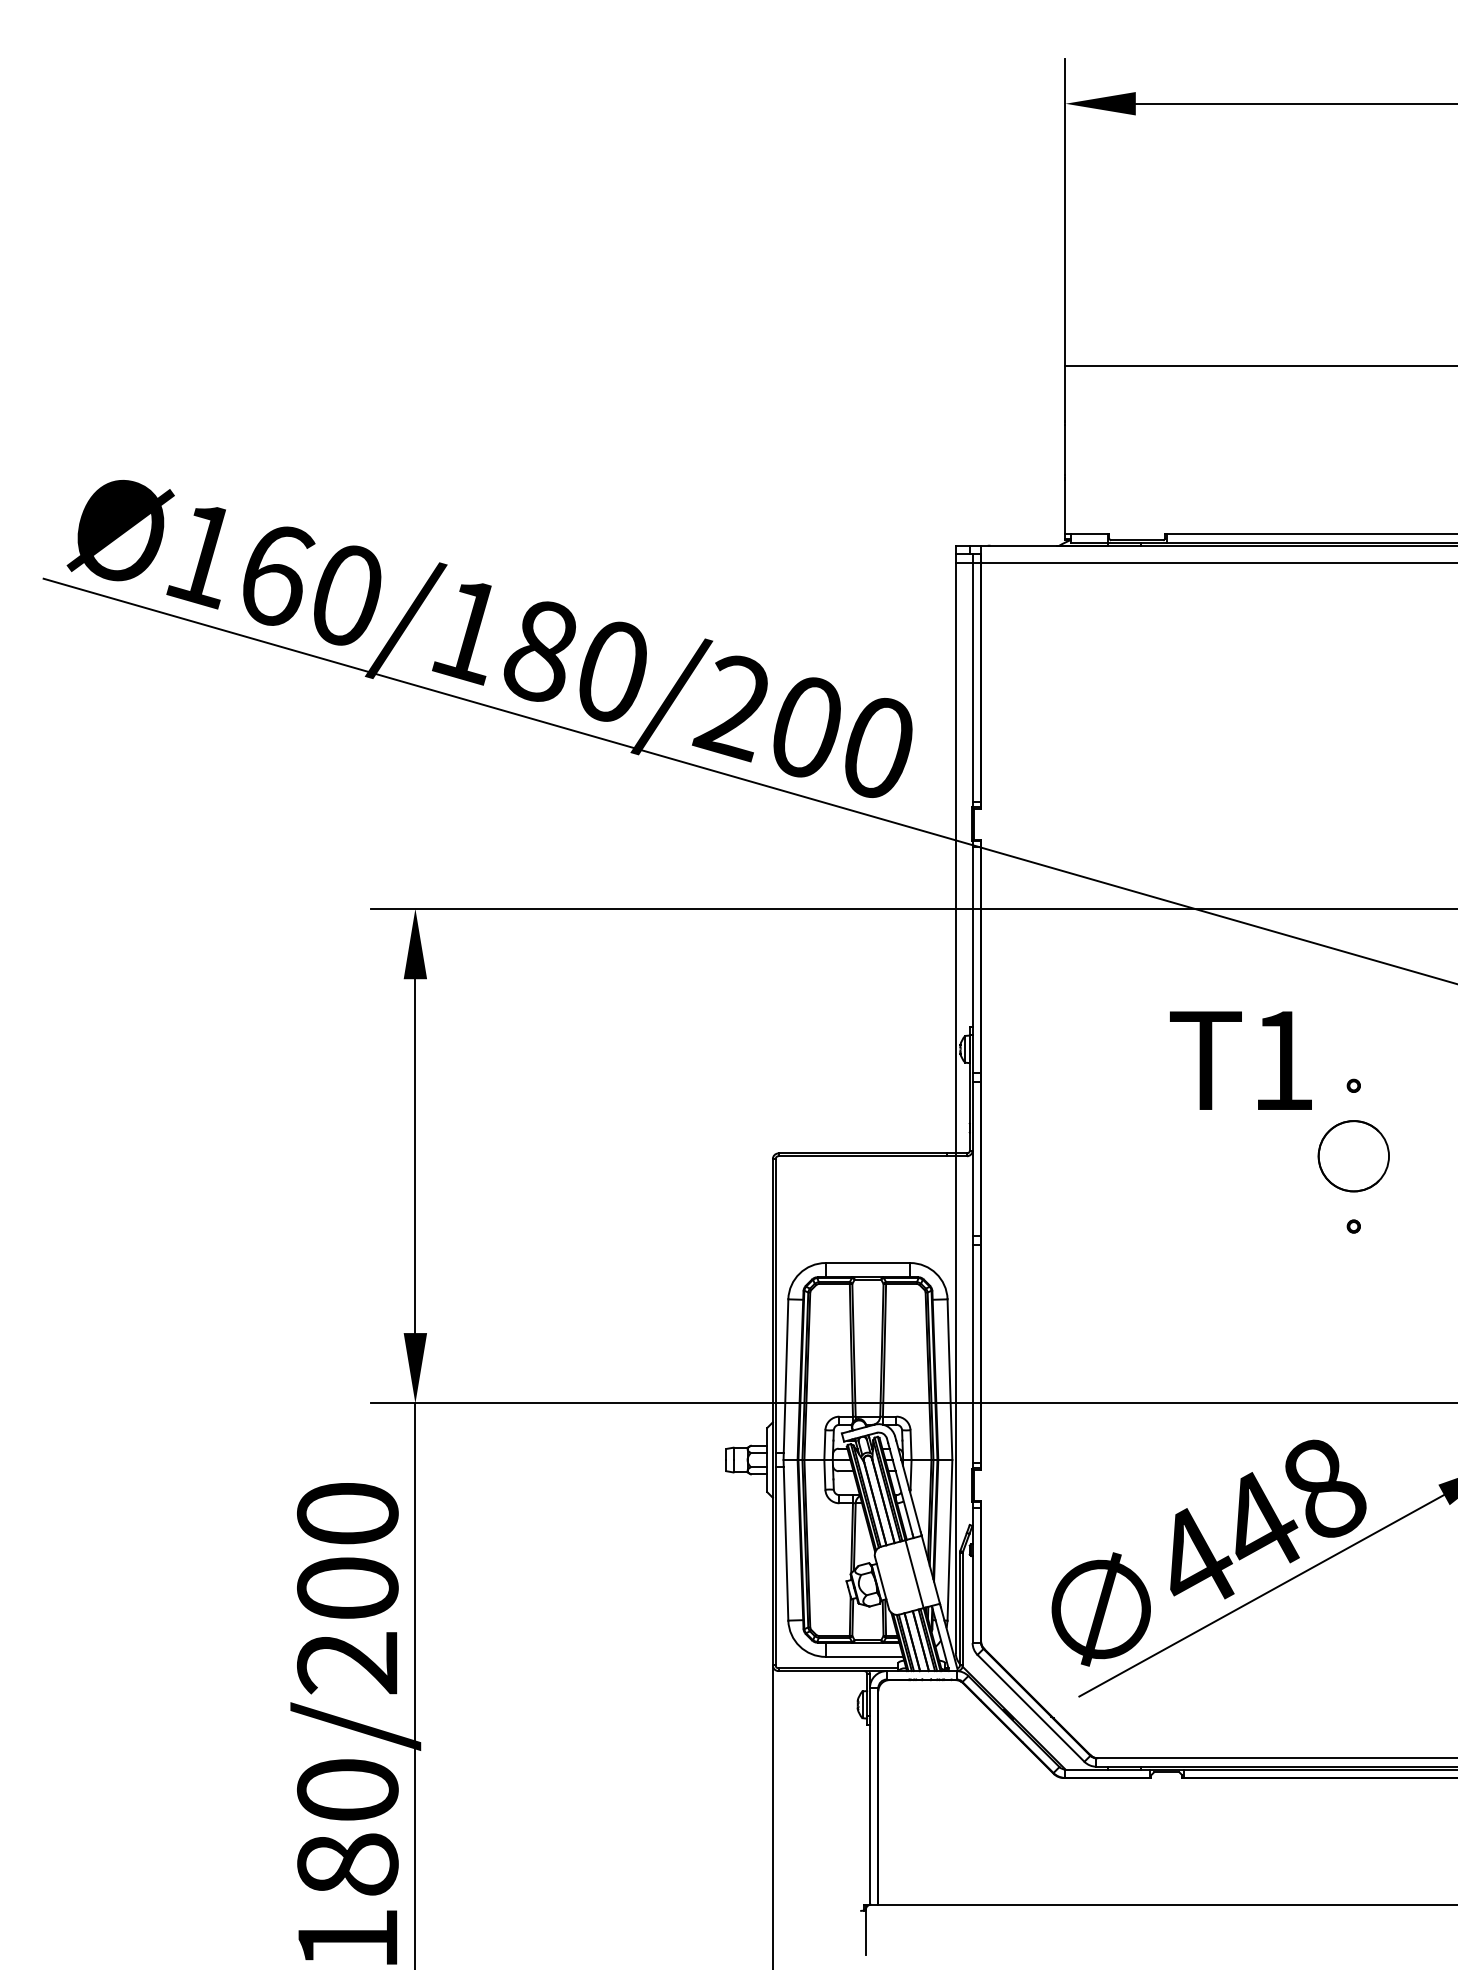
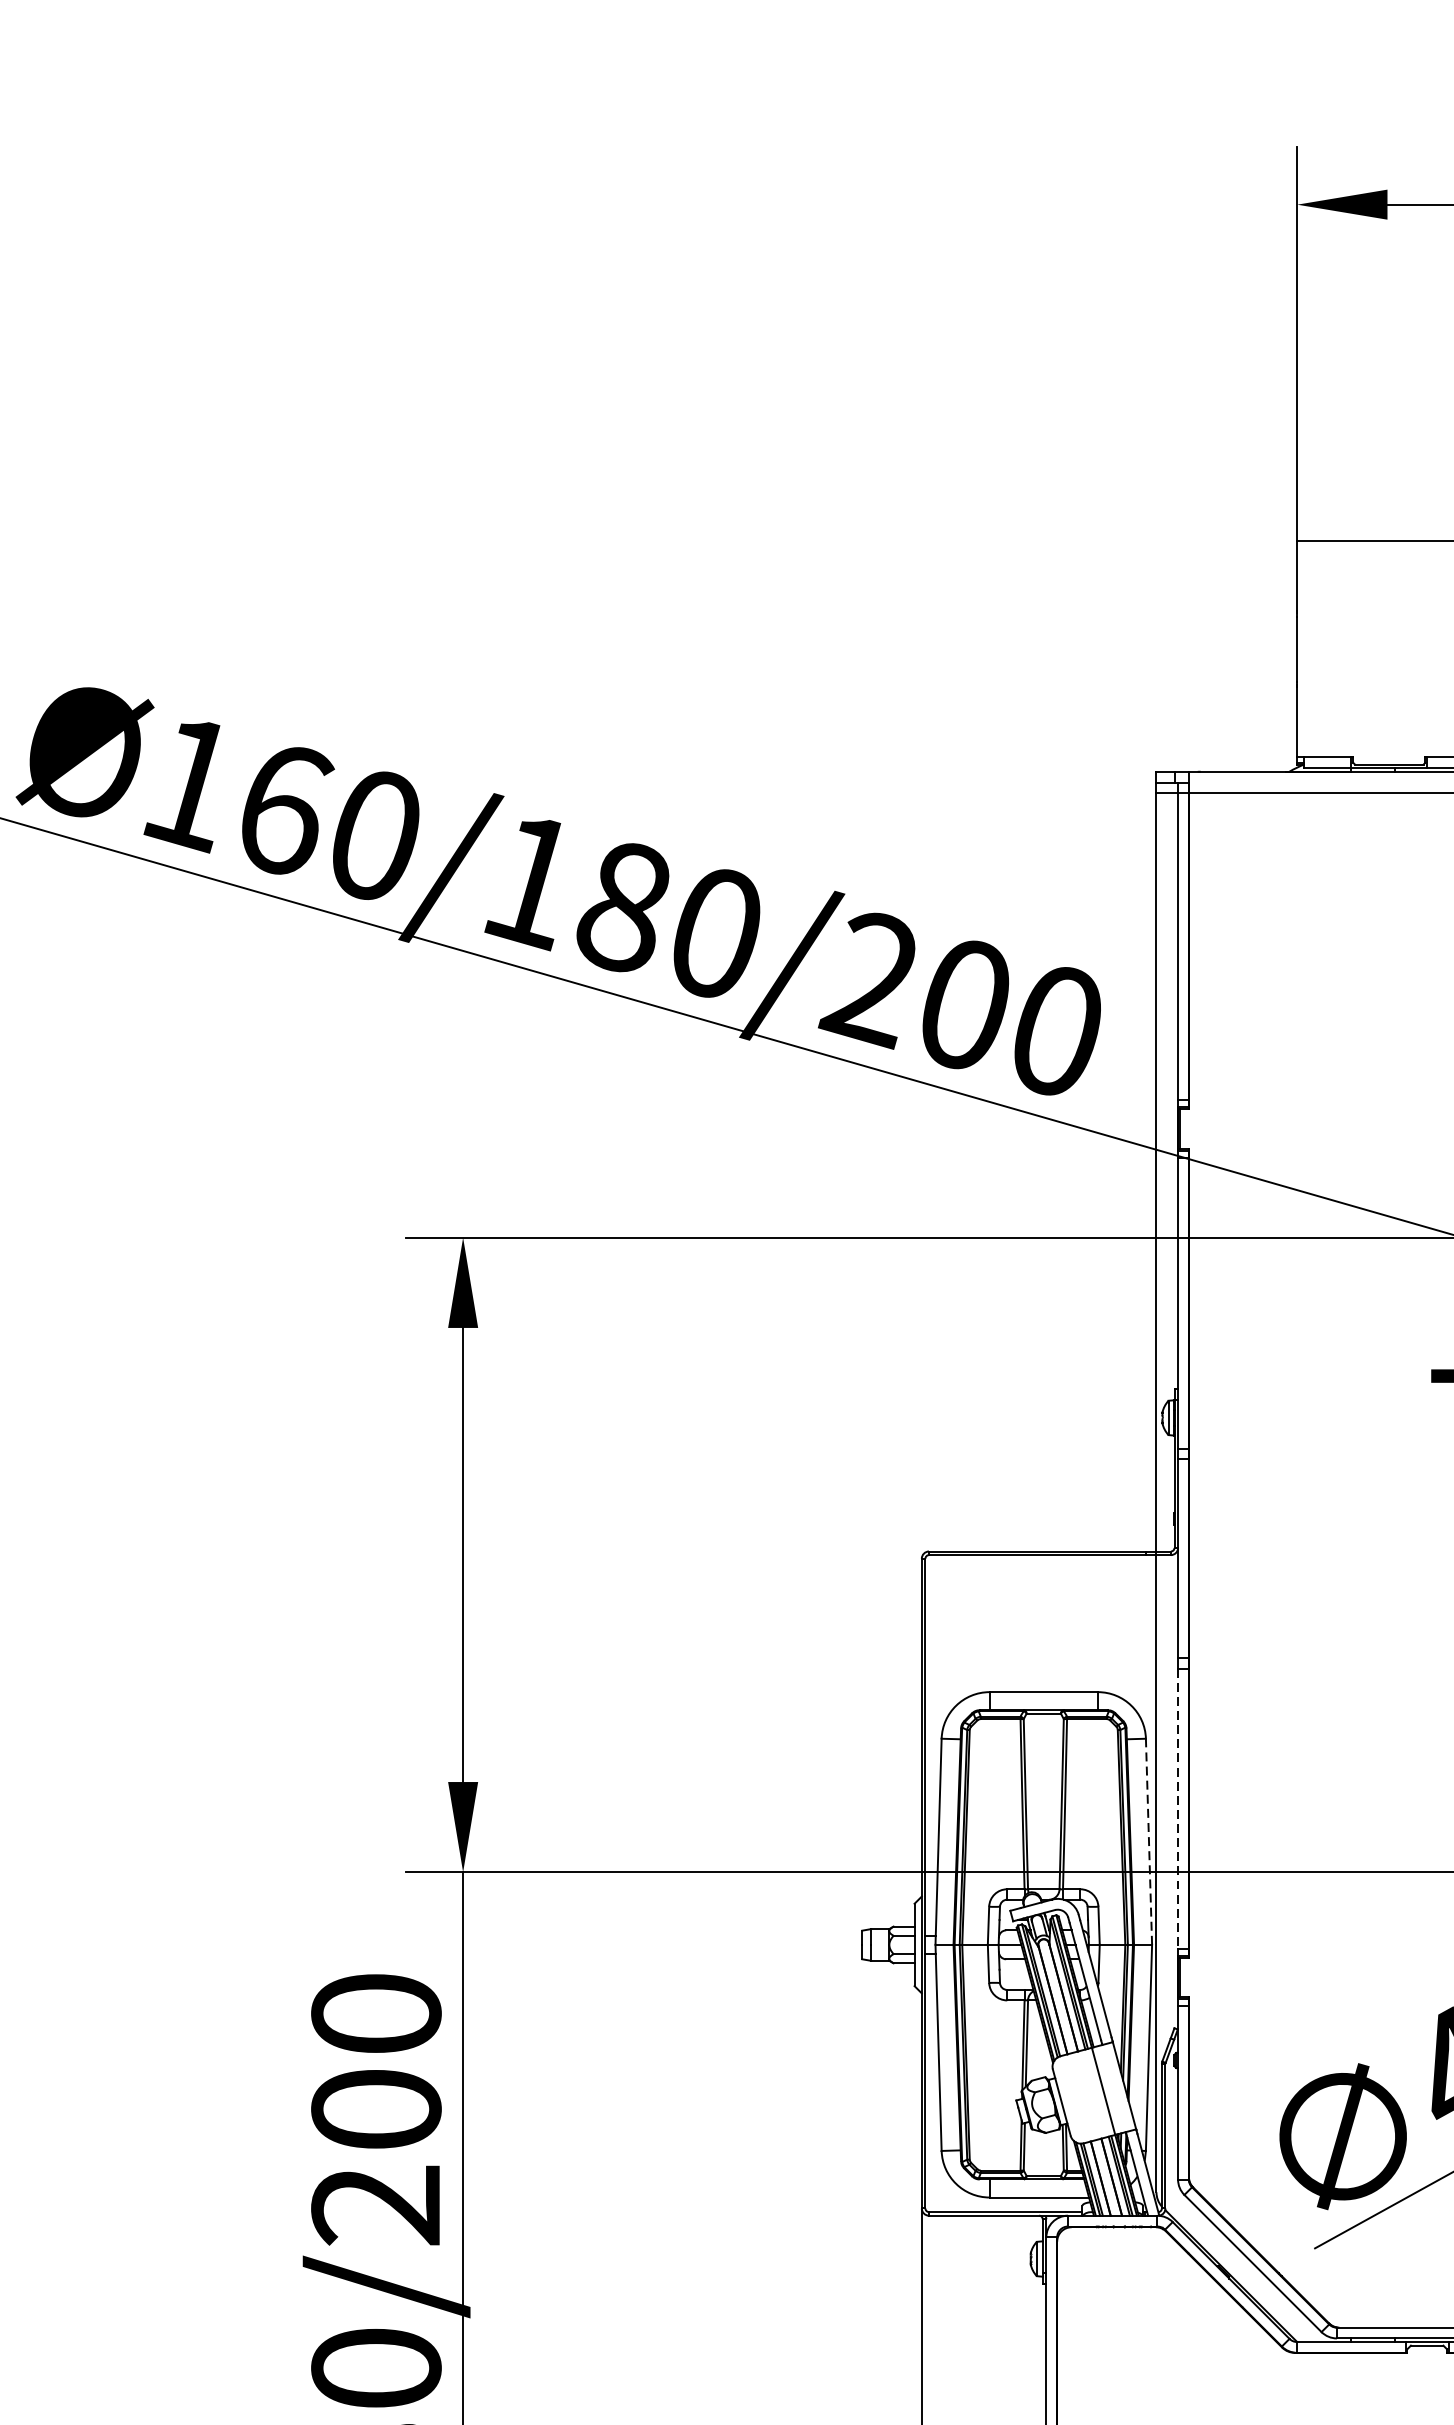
line: (972, 1354) -> (1177, 1809), solid -> dashed
line: (949, 1379) -> (1148, 1841), solid -> dashed

